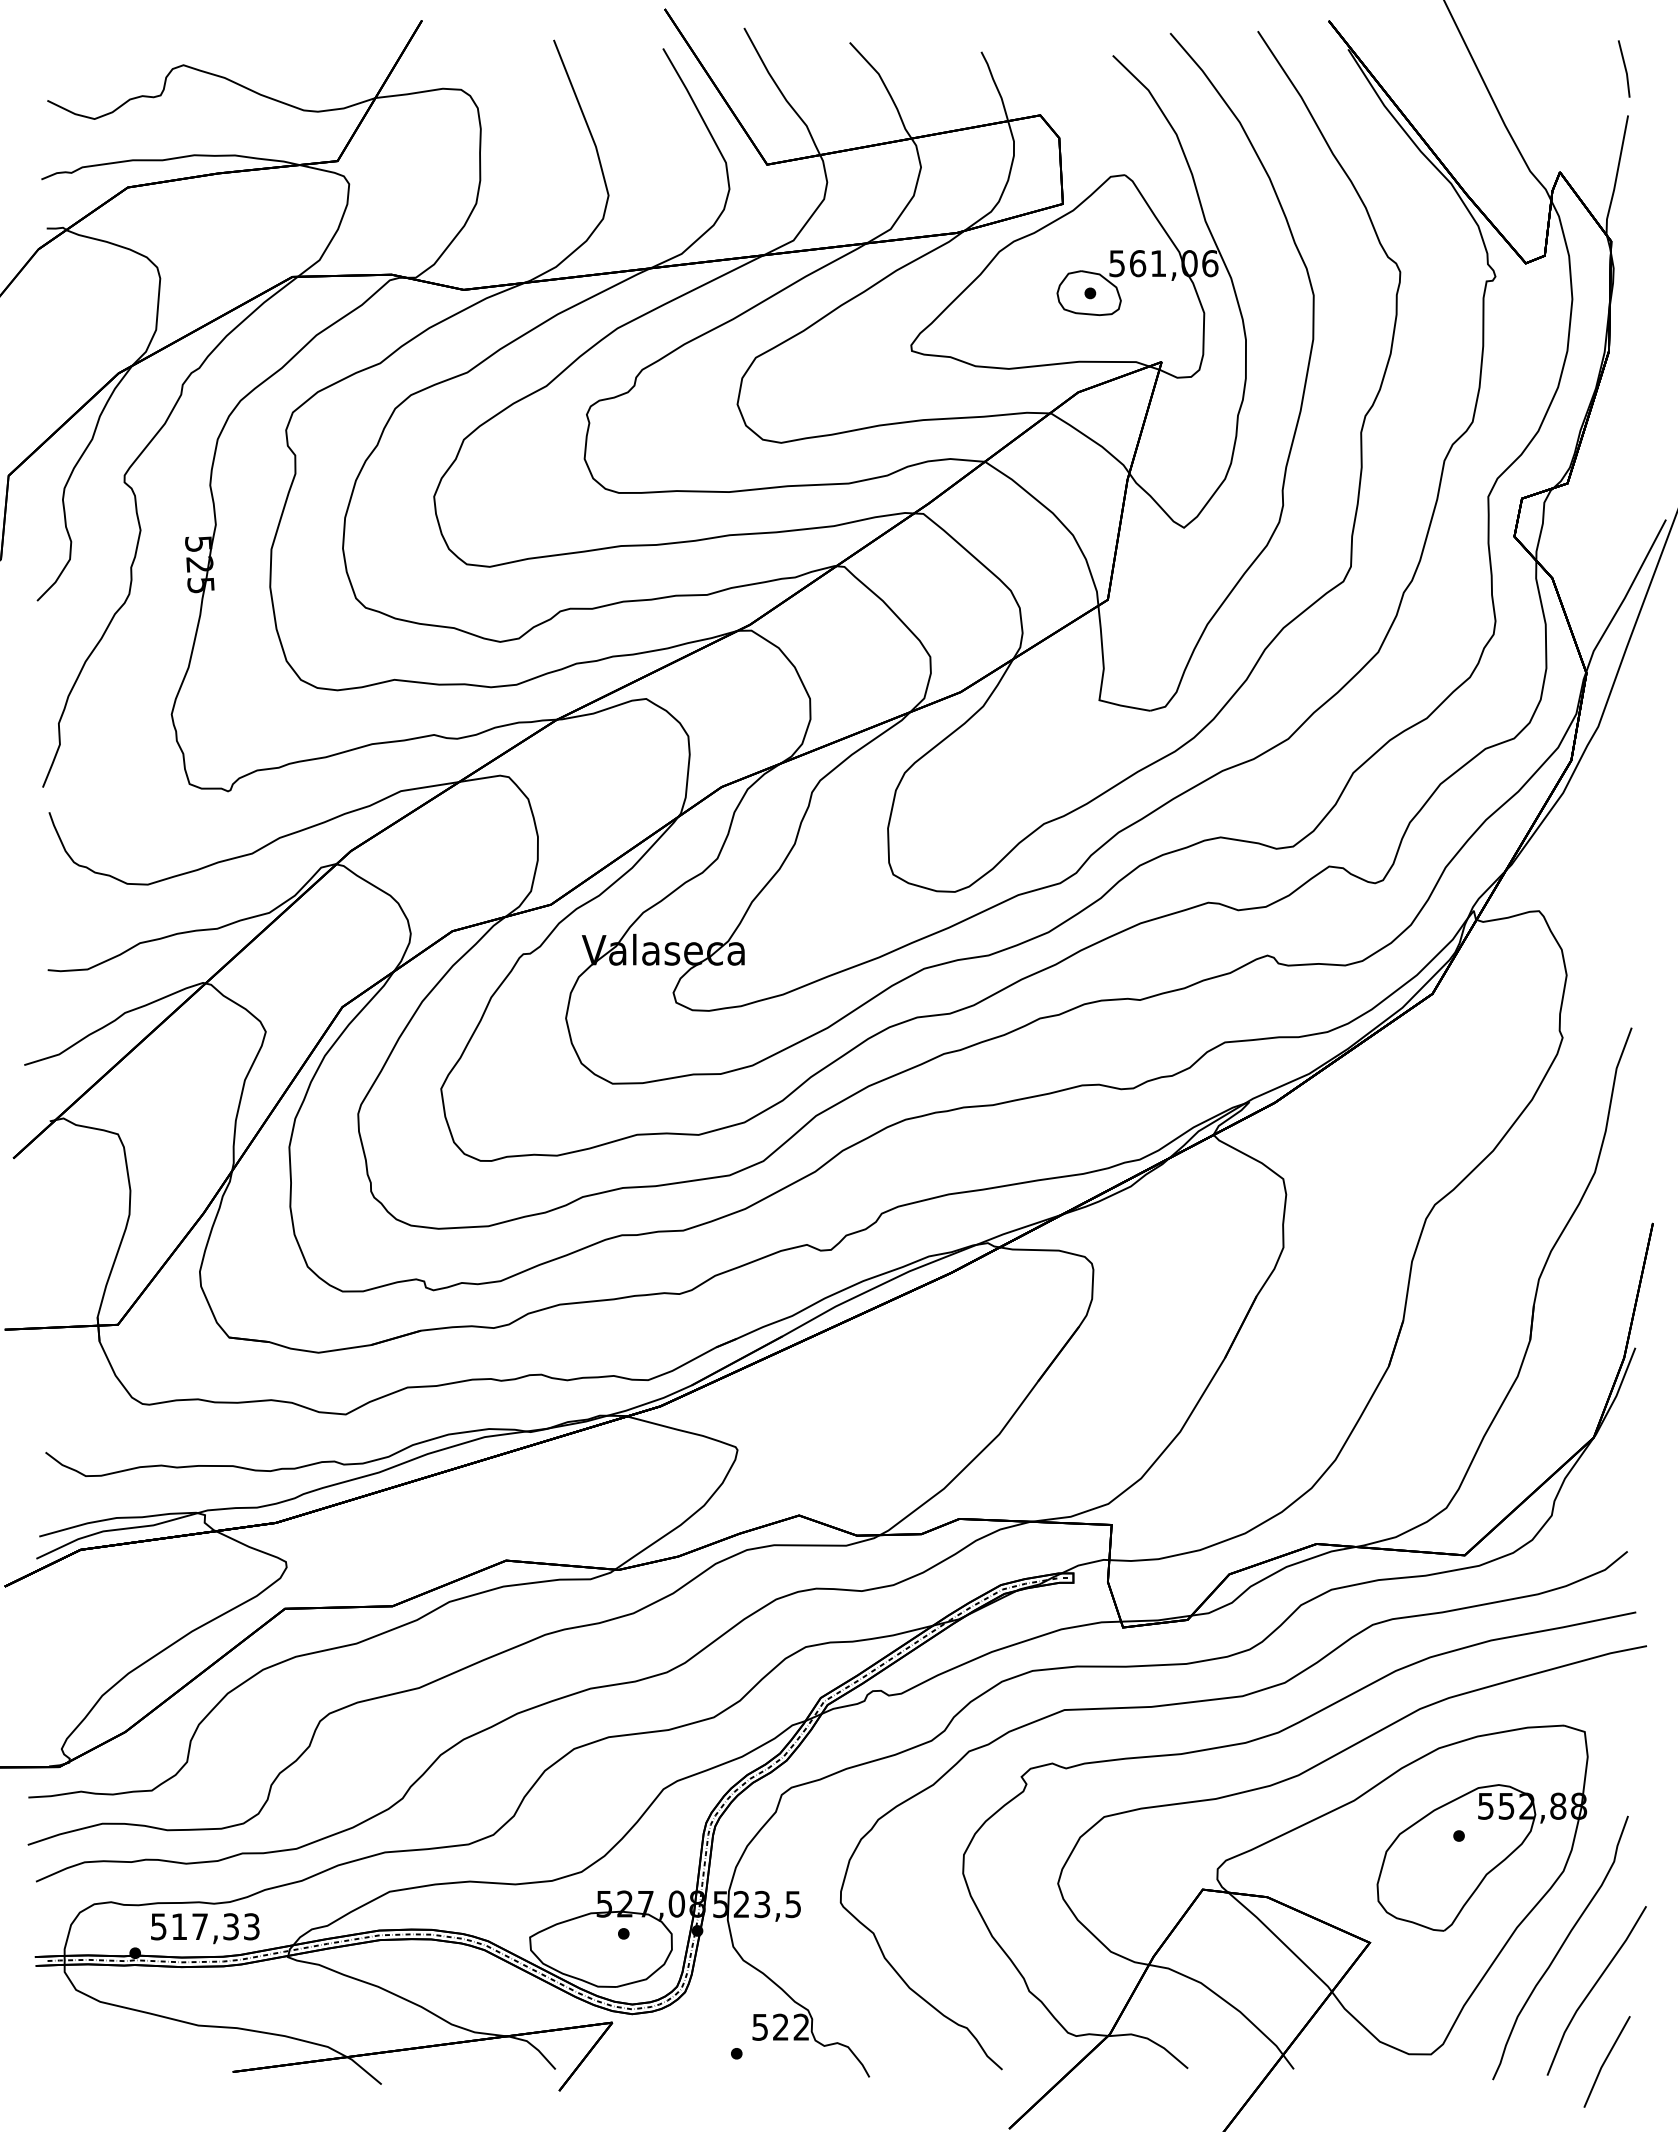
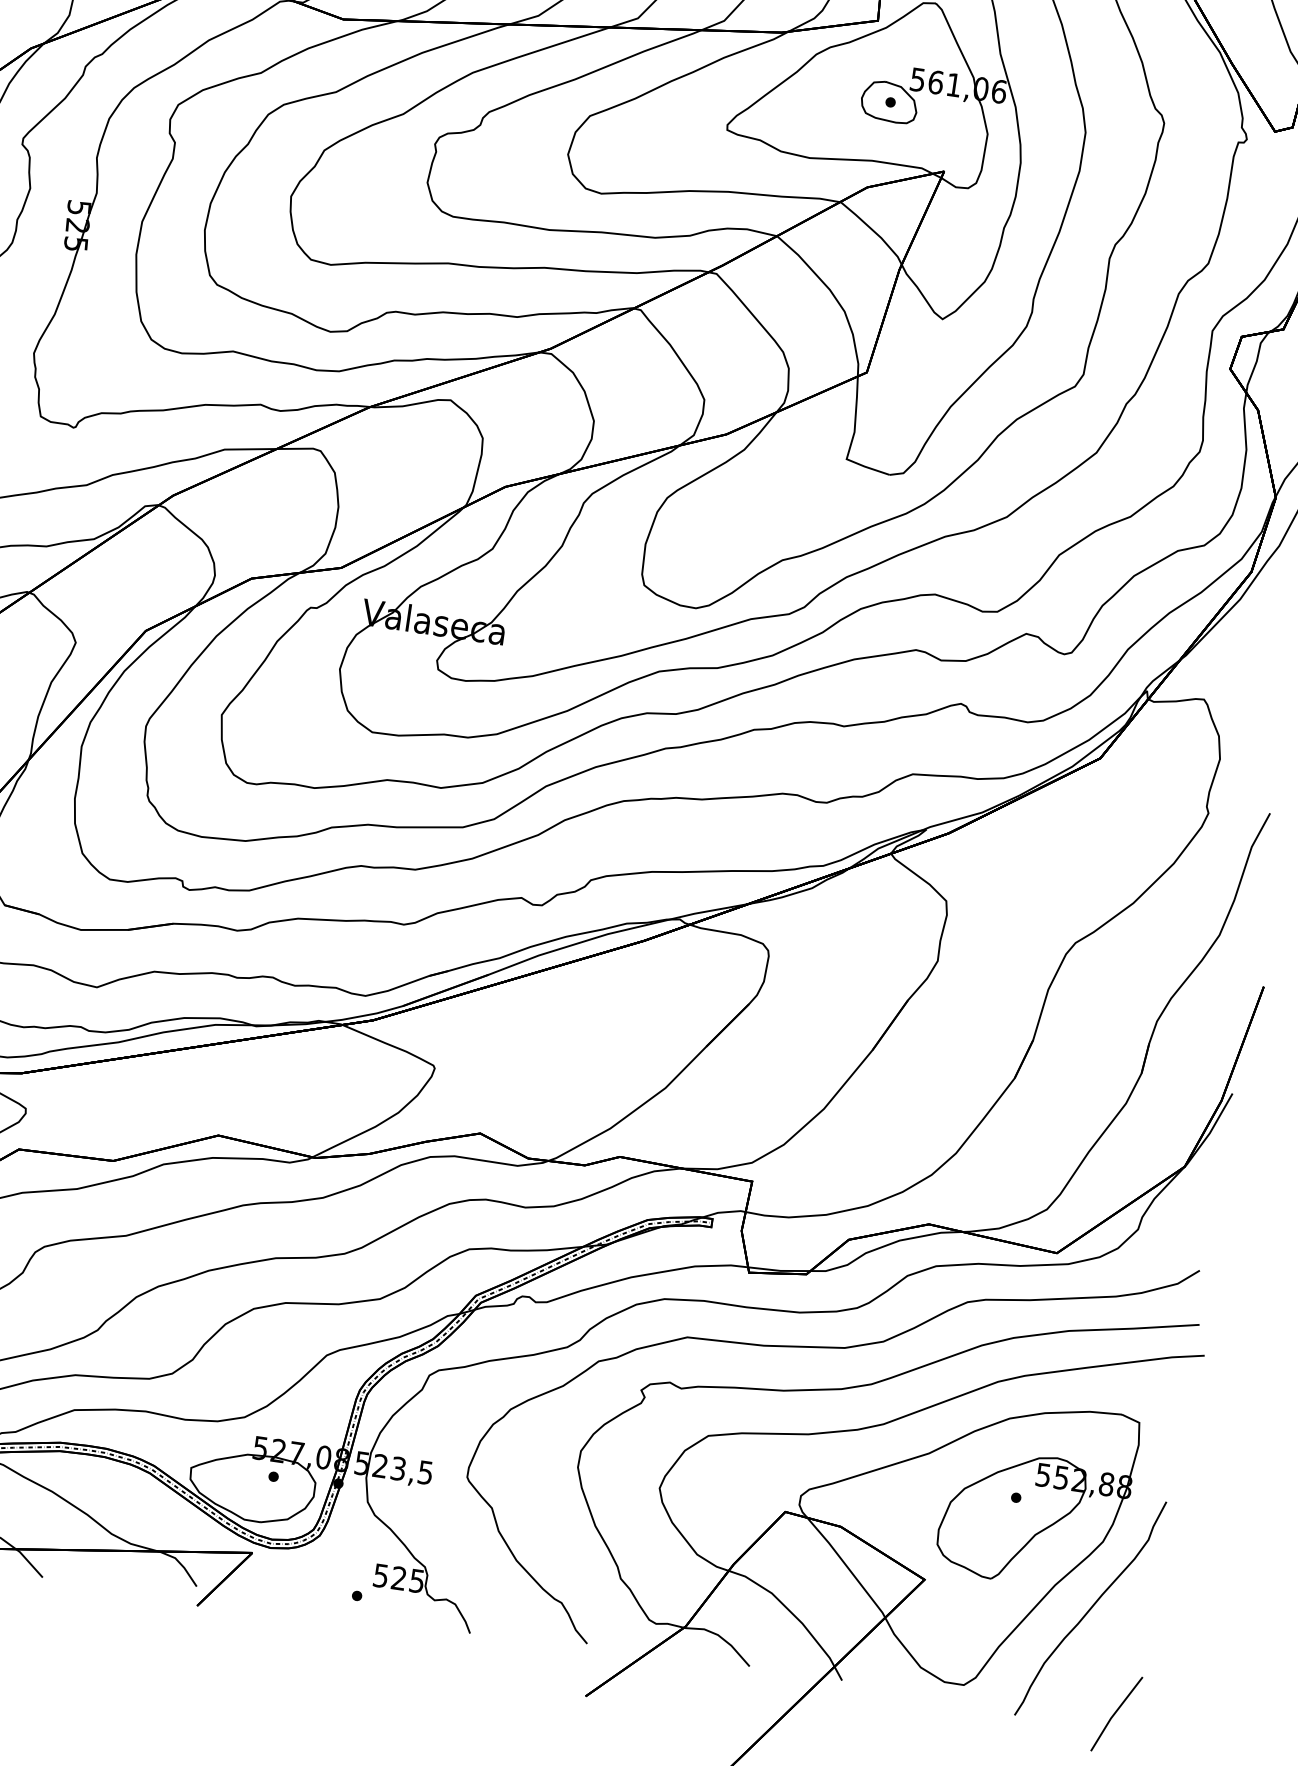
line: (1594, 1987) -> (1115, 1647), removed
text: (801, 2026) -> (417, 1580), 522 -> 525

